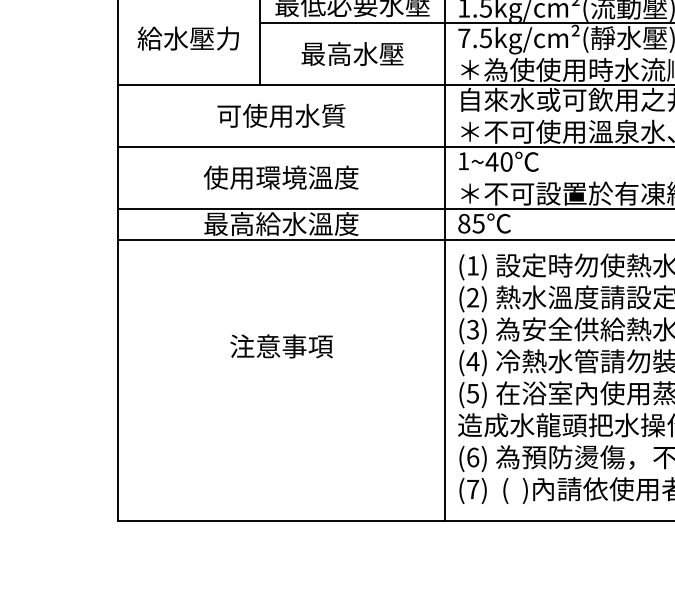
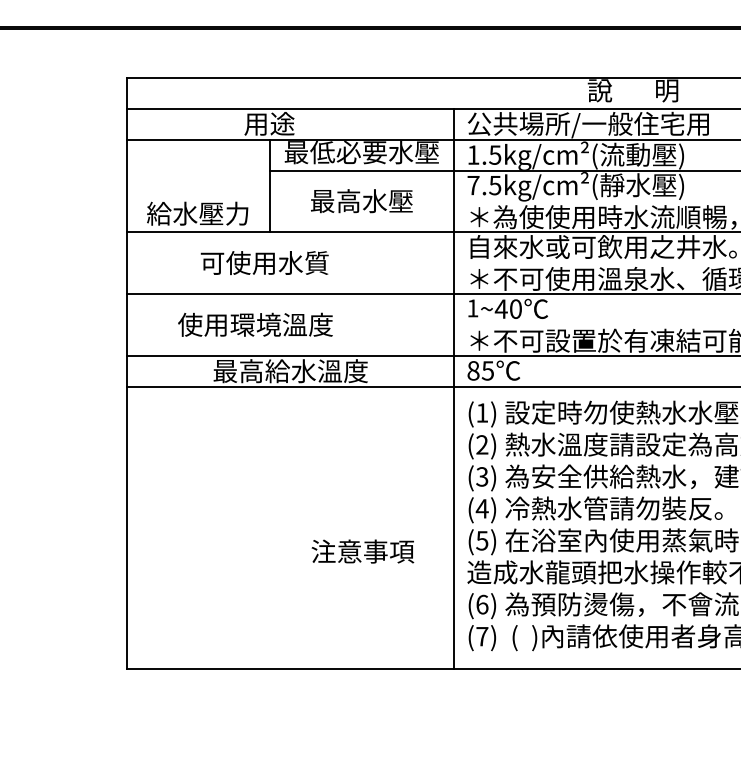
text: (188, 38) -> (197, 213), moved
text: (281, 115) -> (264, 262), moved
text: (281, 177) -> (255, 324), moved
text: (281, 346) -> (362, 551), moved

